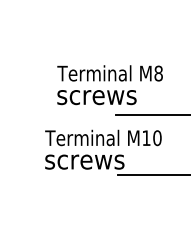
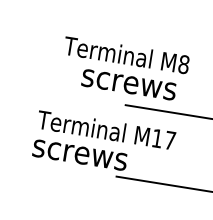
text: (96, 97) -> (128, 84), moved
text: (157, 138) -> (170, 141), M10 -> M17

